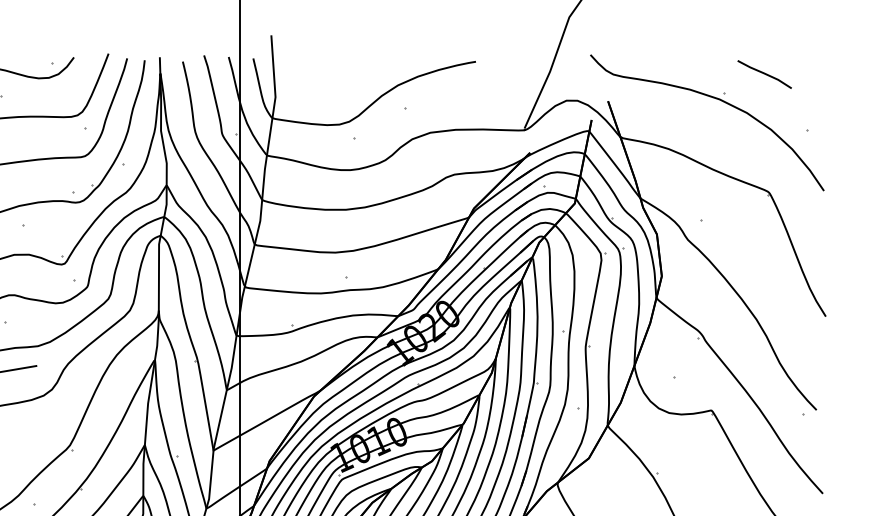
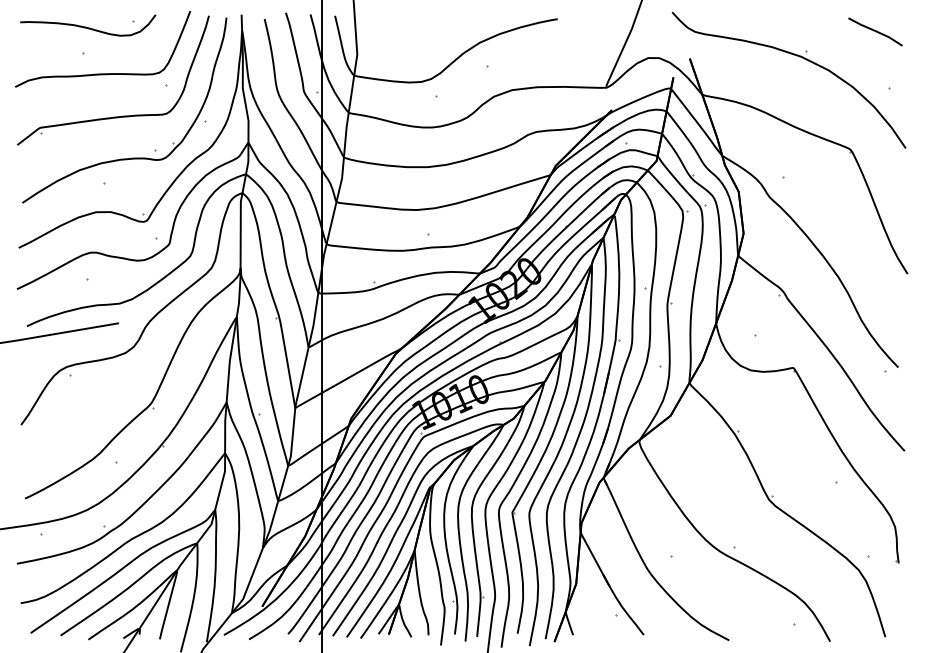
line: (764, 74) -> (875, 31), moved

